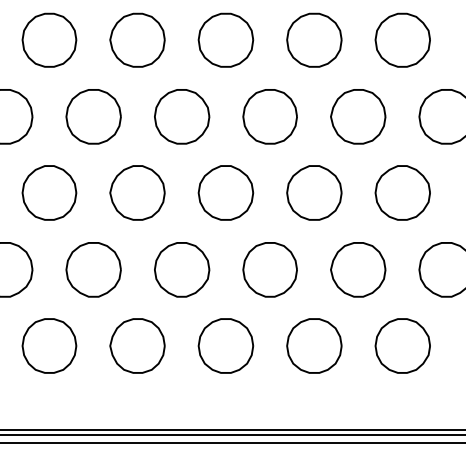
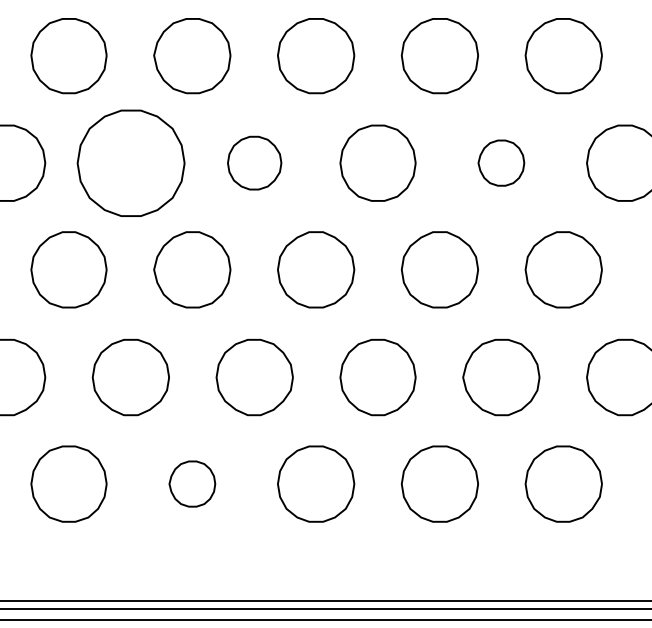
part: (93, 116) -> (130, 162), size x1.4
part: (181, 116) -> (254, 162), size x0.7
part: (358, 116) -> (501, 162), size x0.6
part: (137, 345) -> (192, 483), size x0.6

